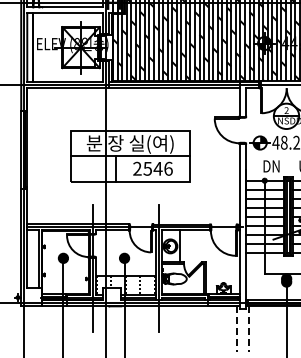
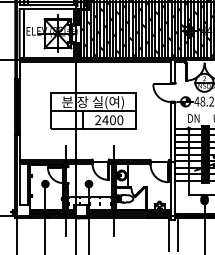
text: (157, 168) -> (112, 120), 2546 -> 2400
line: (236, 329) -> (168, 234), dashed -> solid
line: (248, 329) -> (177, 234), dashed -> solid

